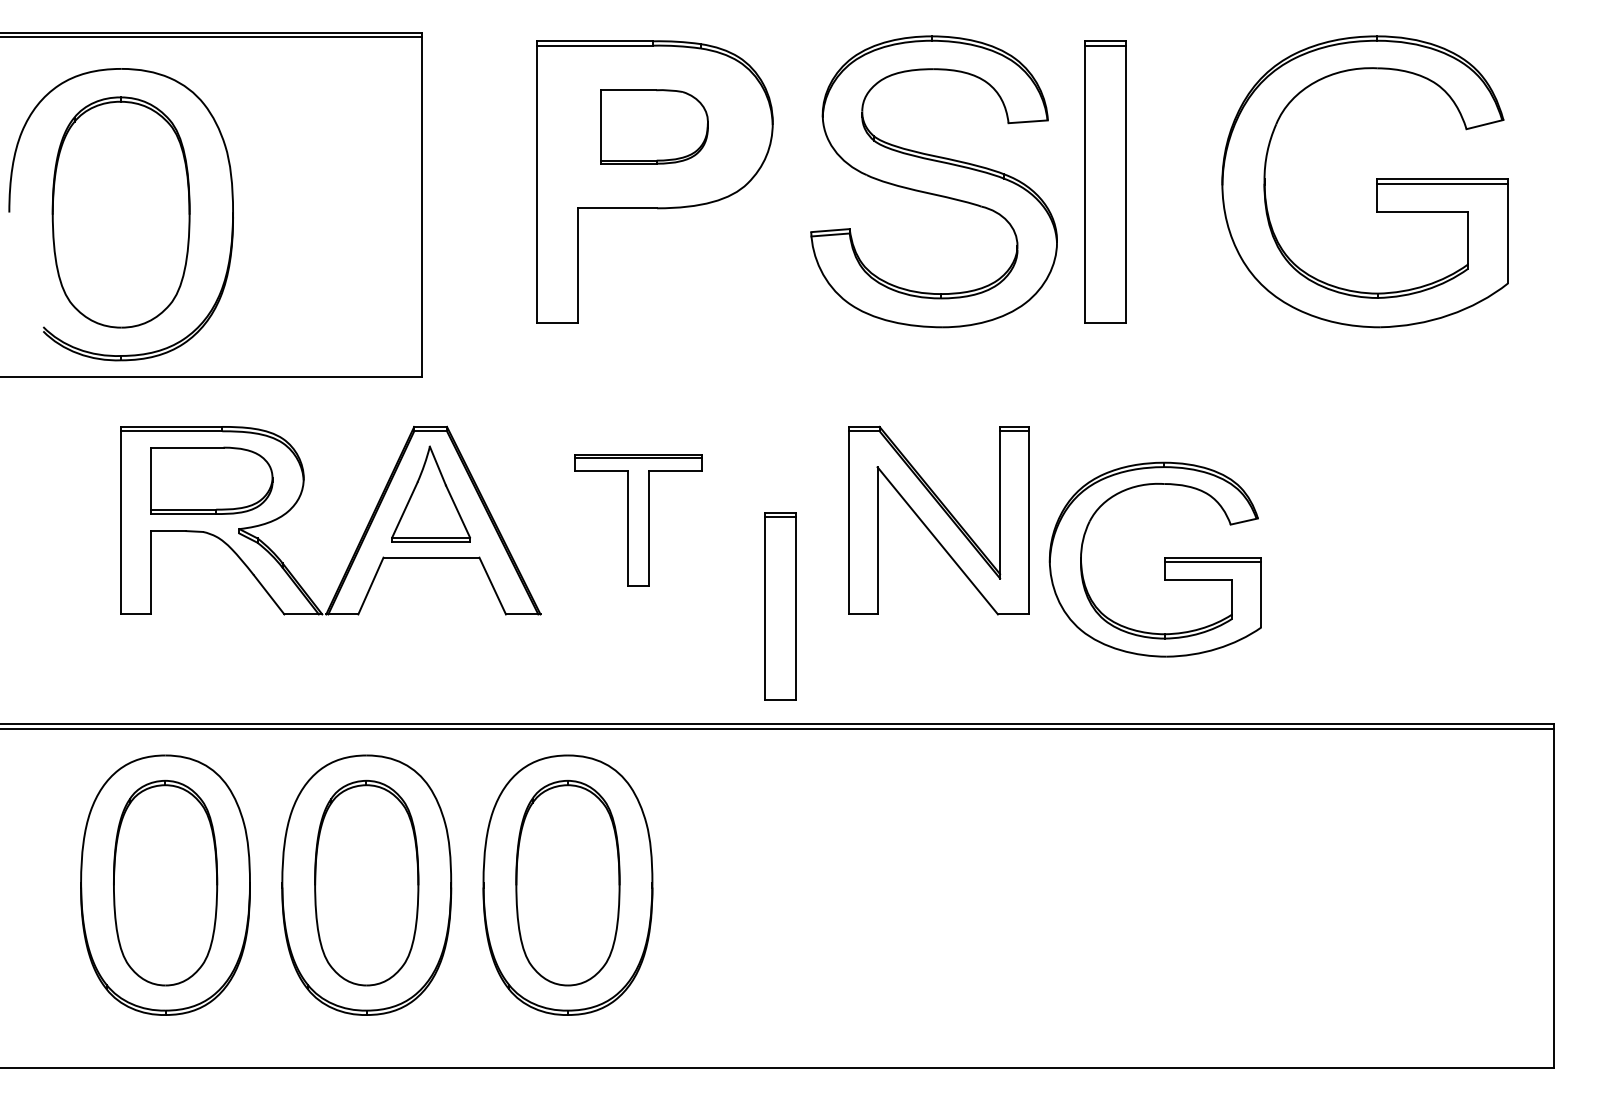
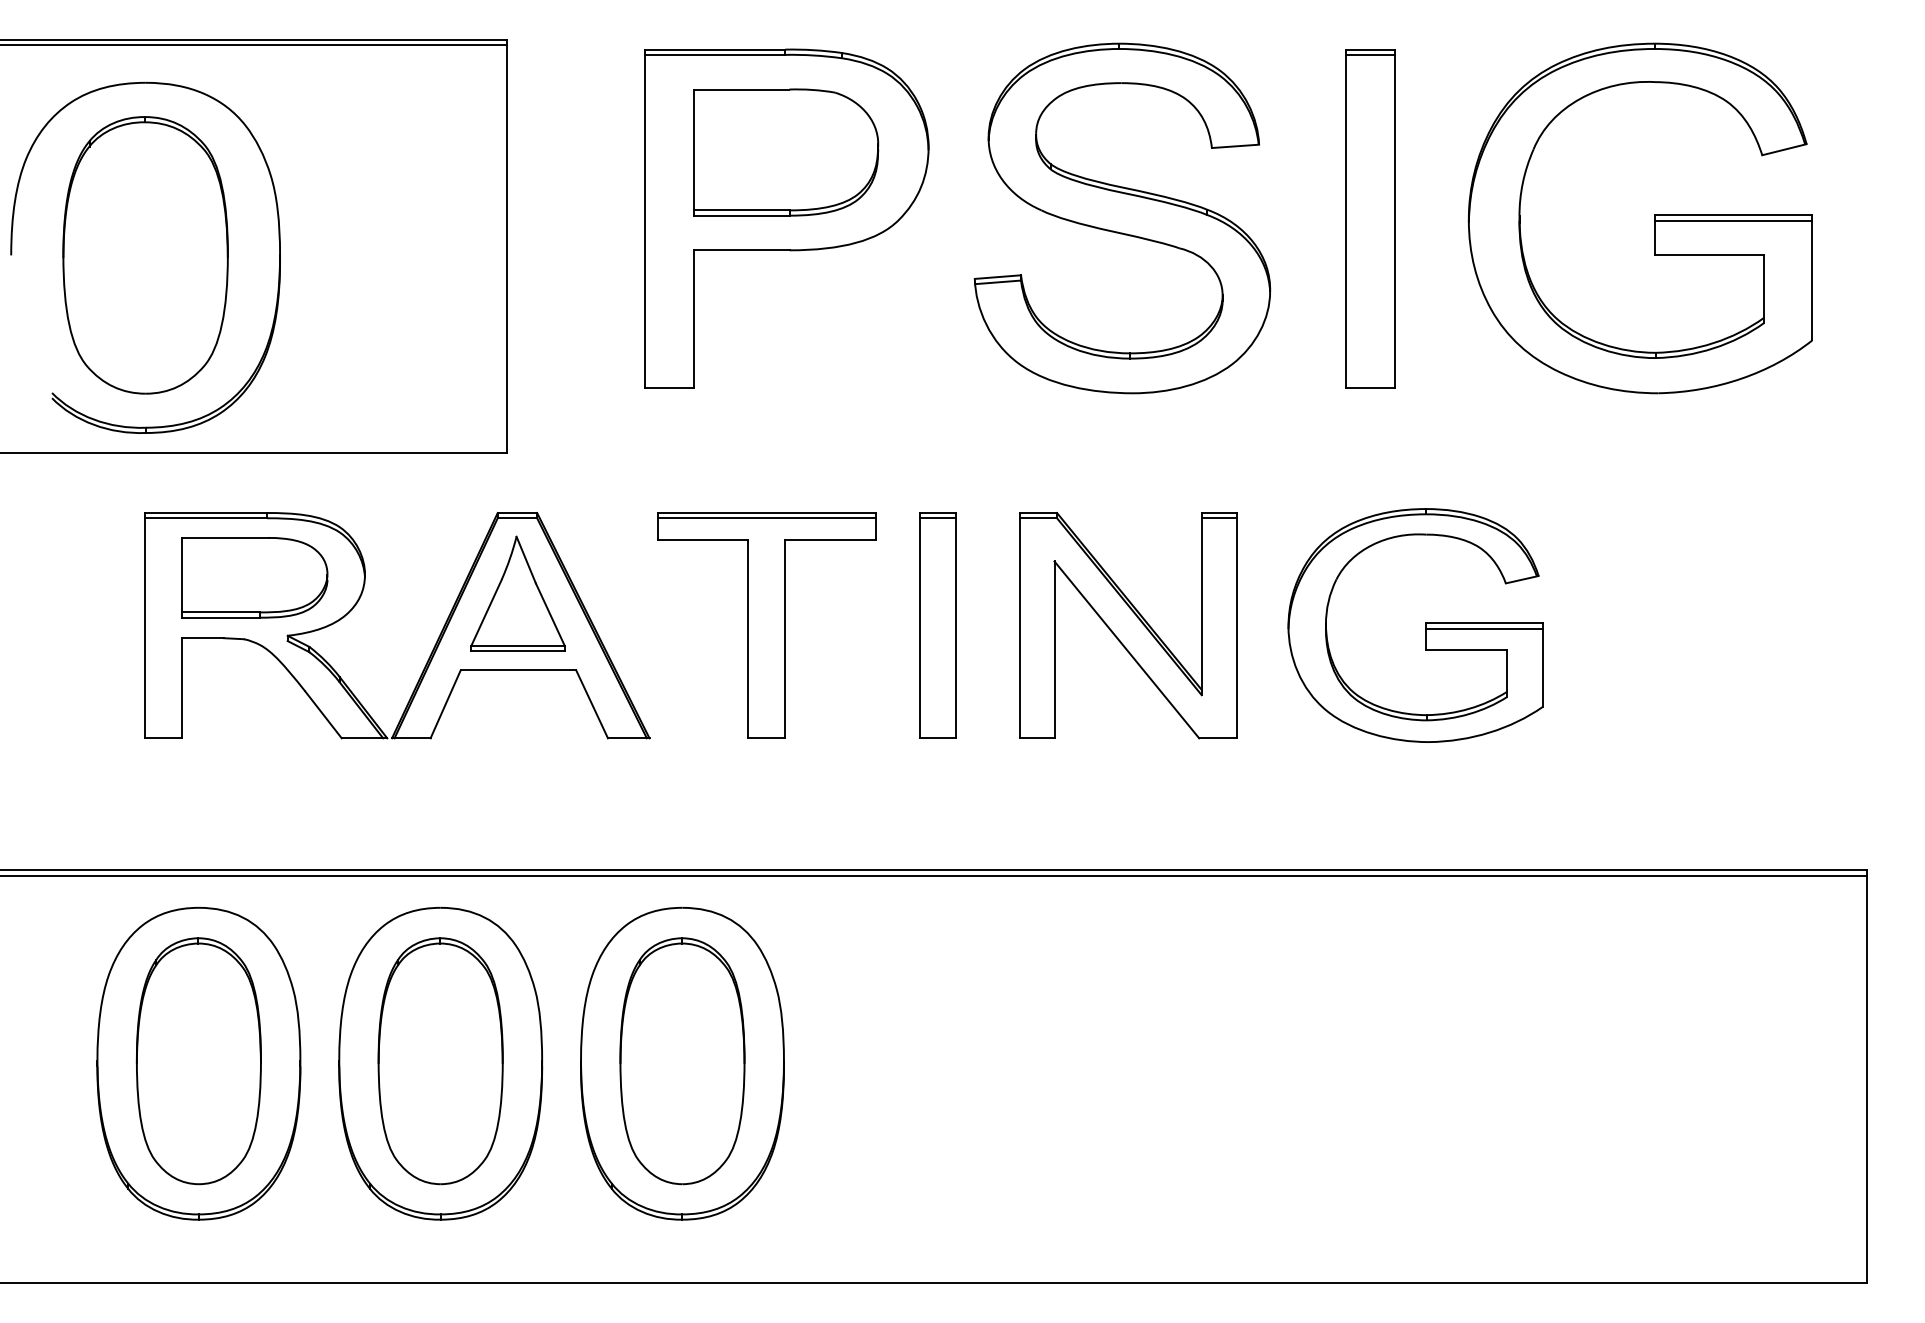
part: (654, 126) -> (786, 152), size x1.43
part: (1105, 181) -> (1370, 218), moved
part: (637, 520) -> (766, 625), size x1.43
part: (1163, 559) -> (1425, 625), moved
part: (780, 606) -> (937, 625), moved

